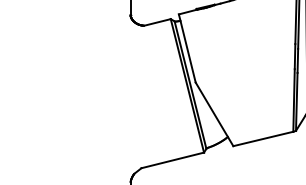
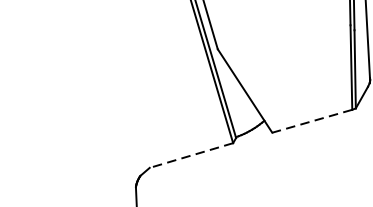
line: (263, 138) -> (312, 120), solid -> dashed
line: (172, 160) -> (191, 155), solid -> dashed

